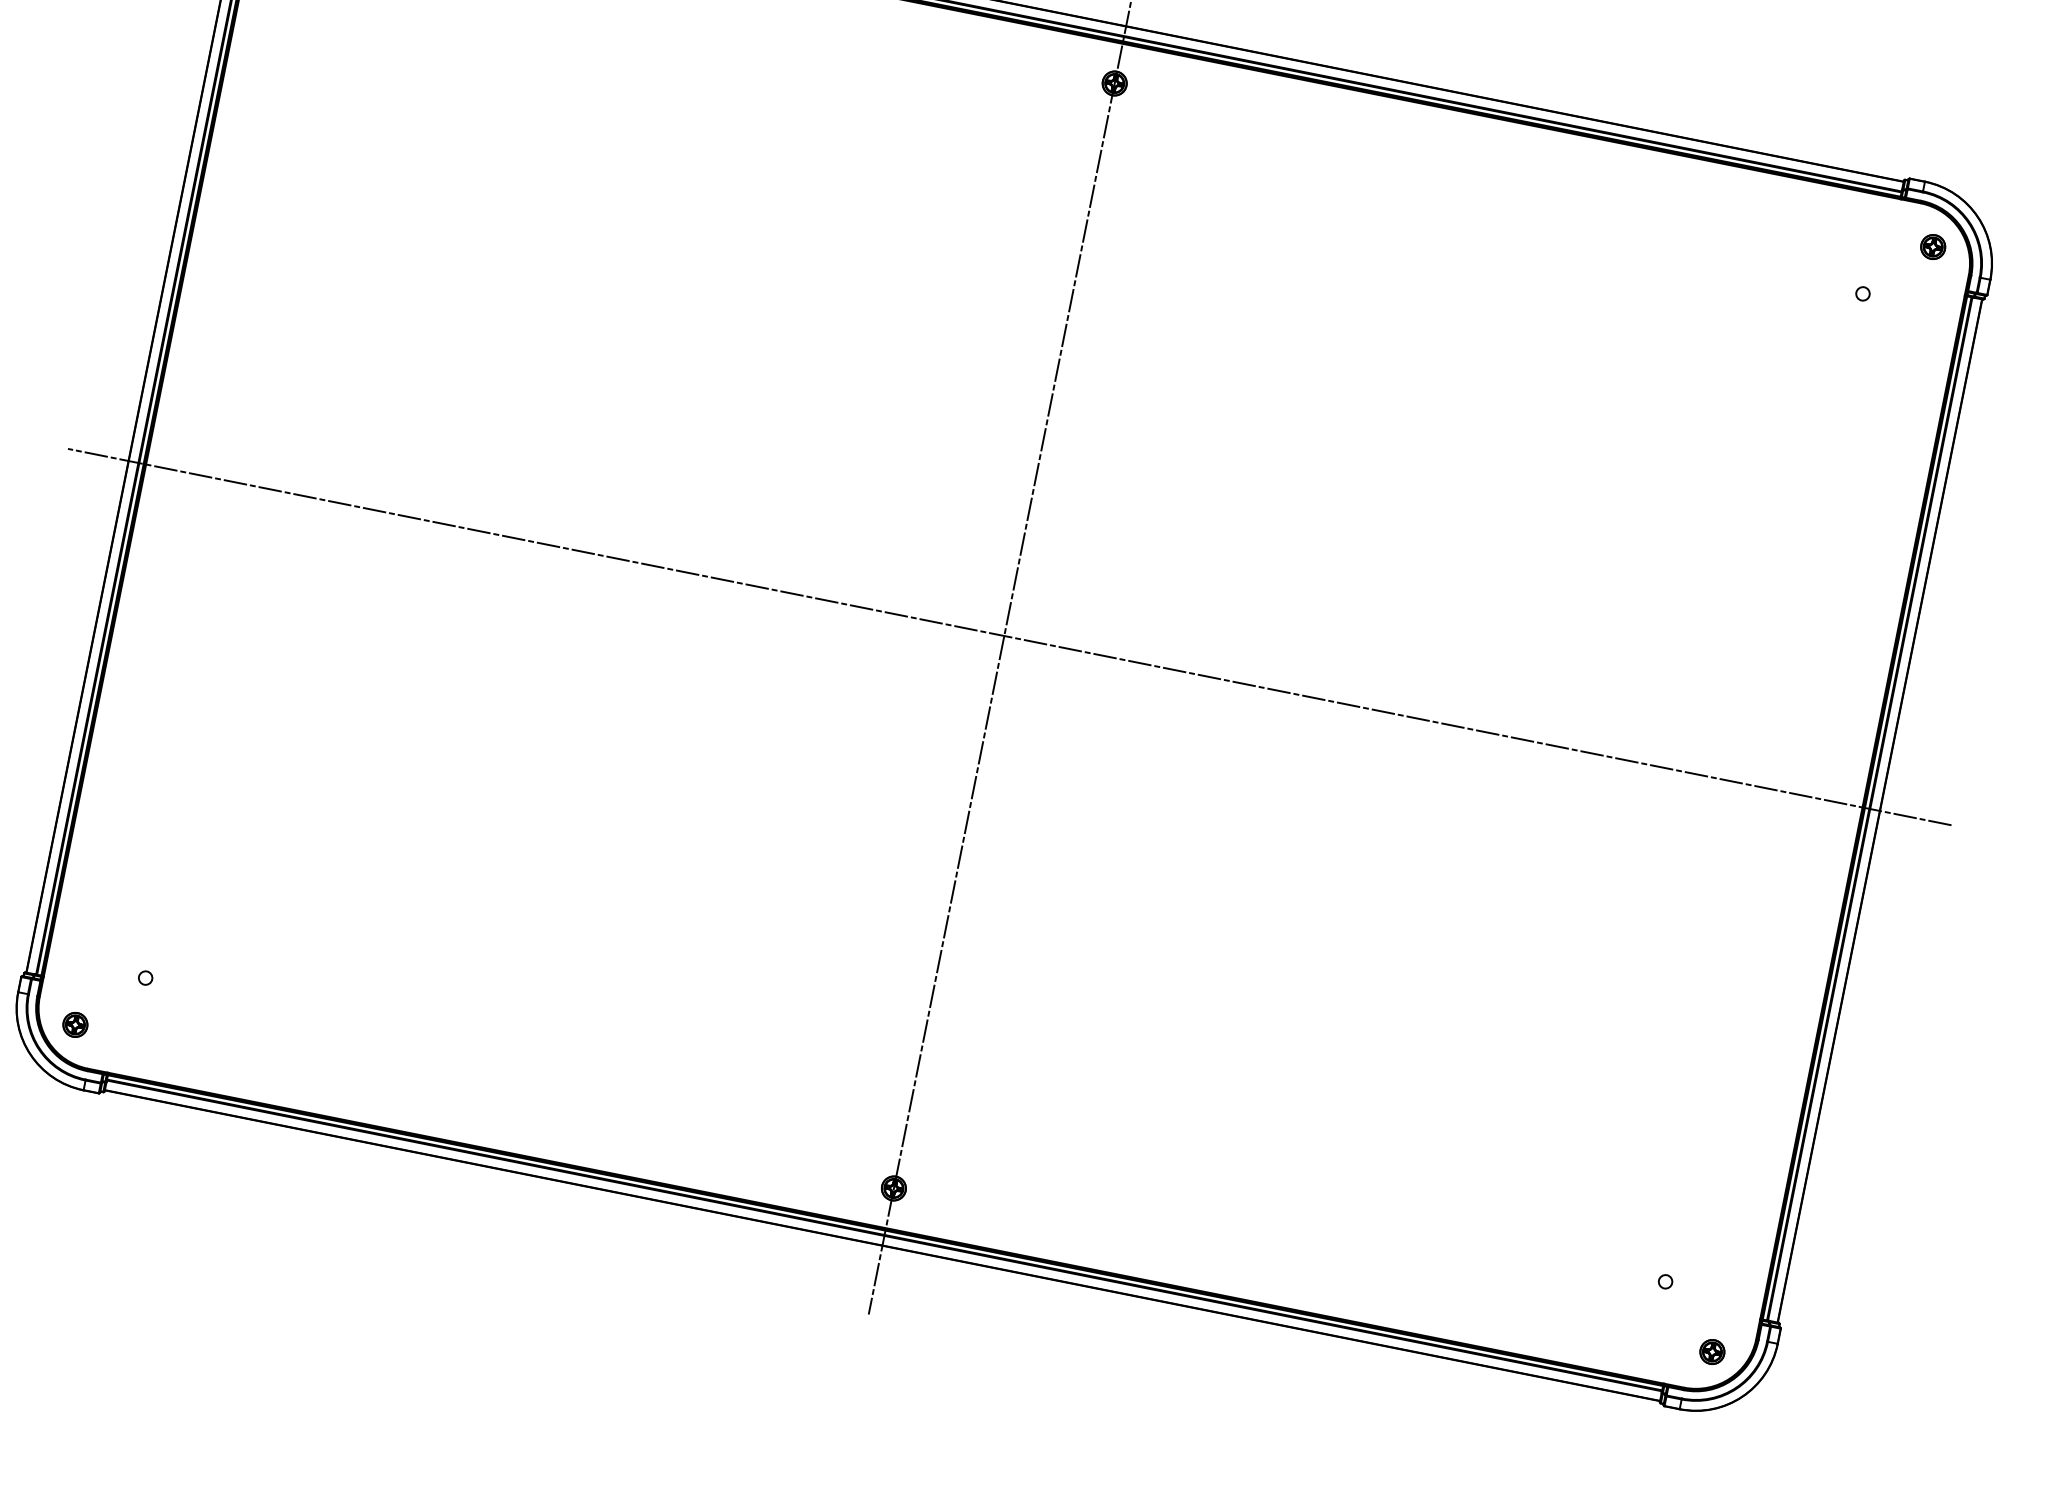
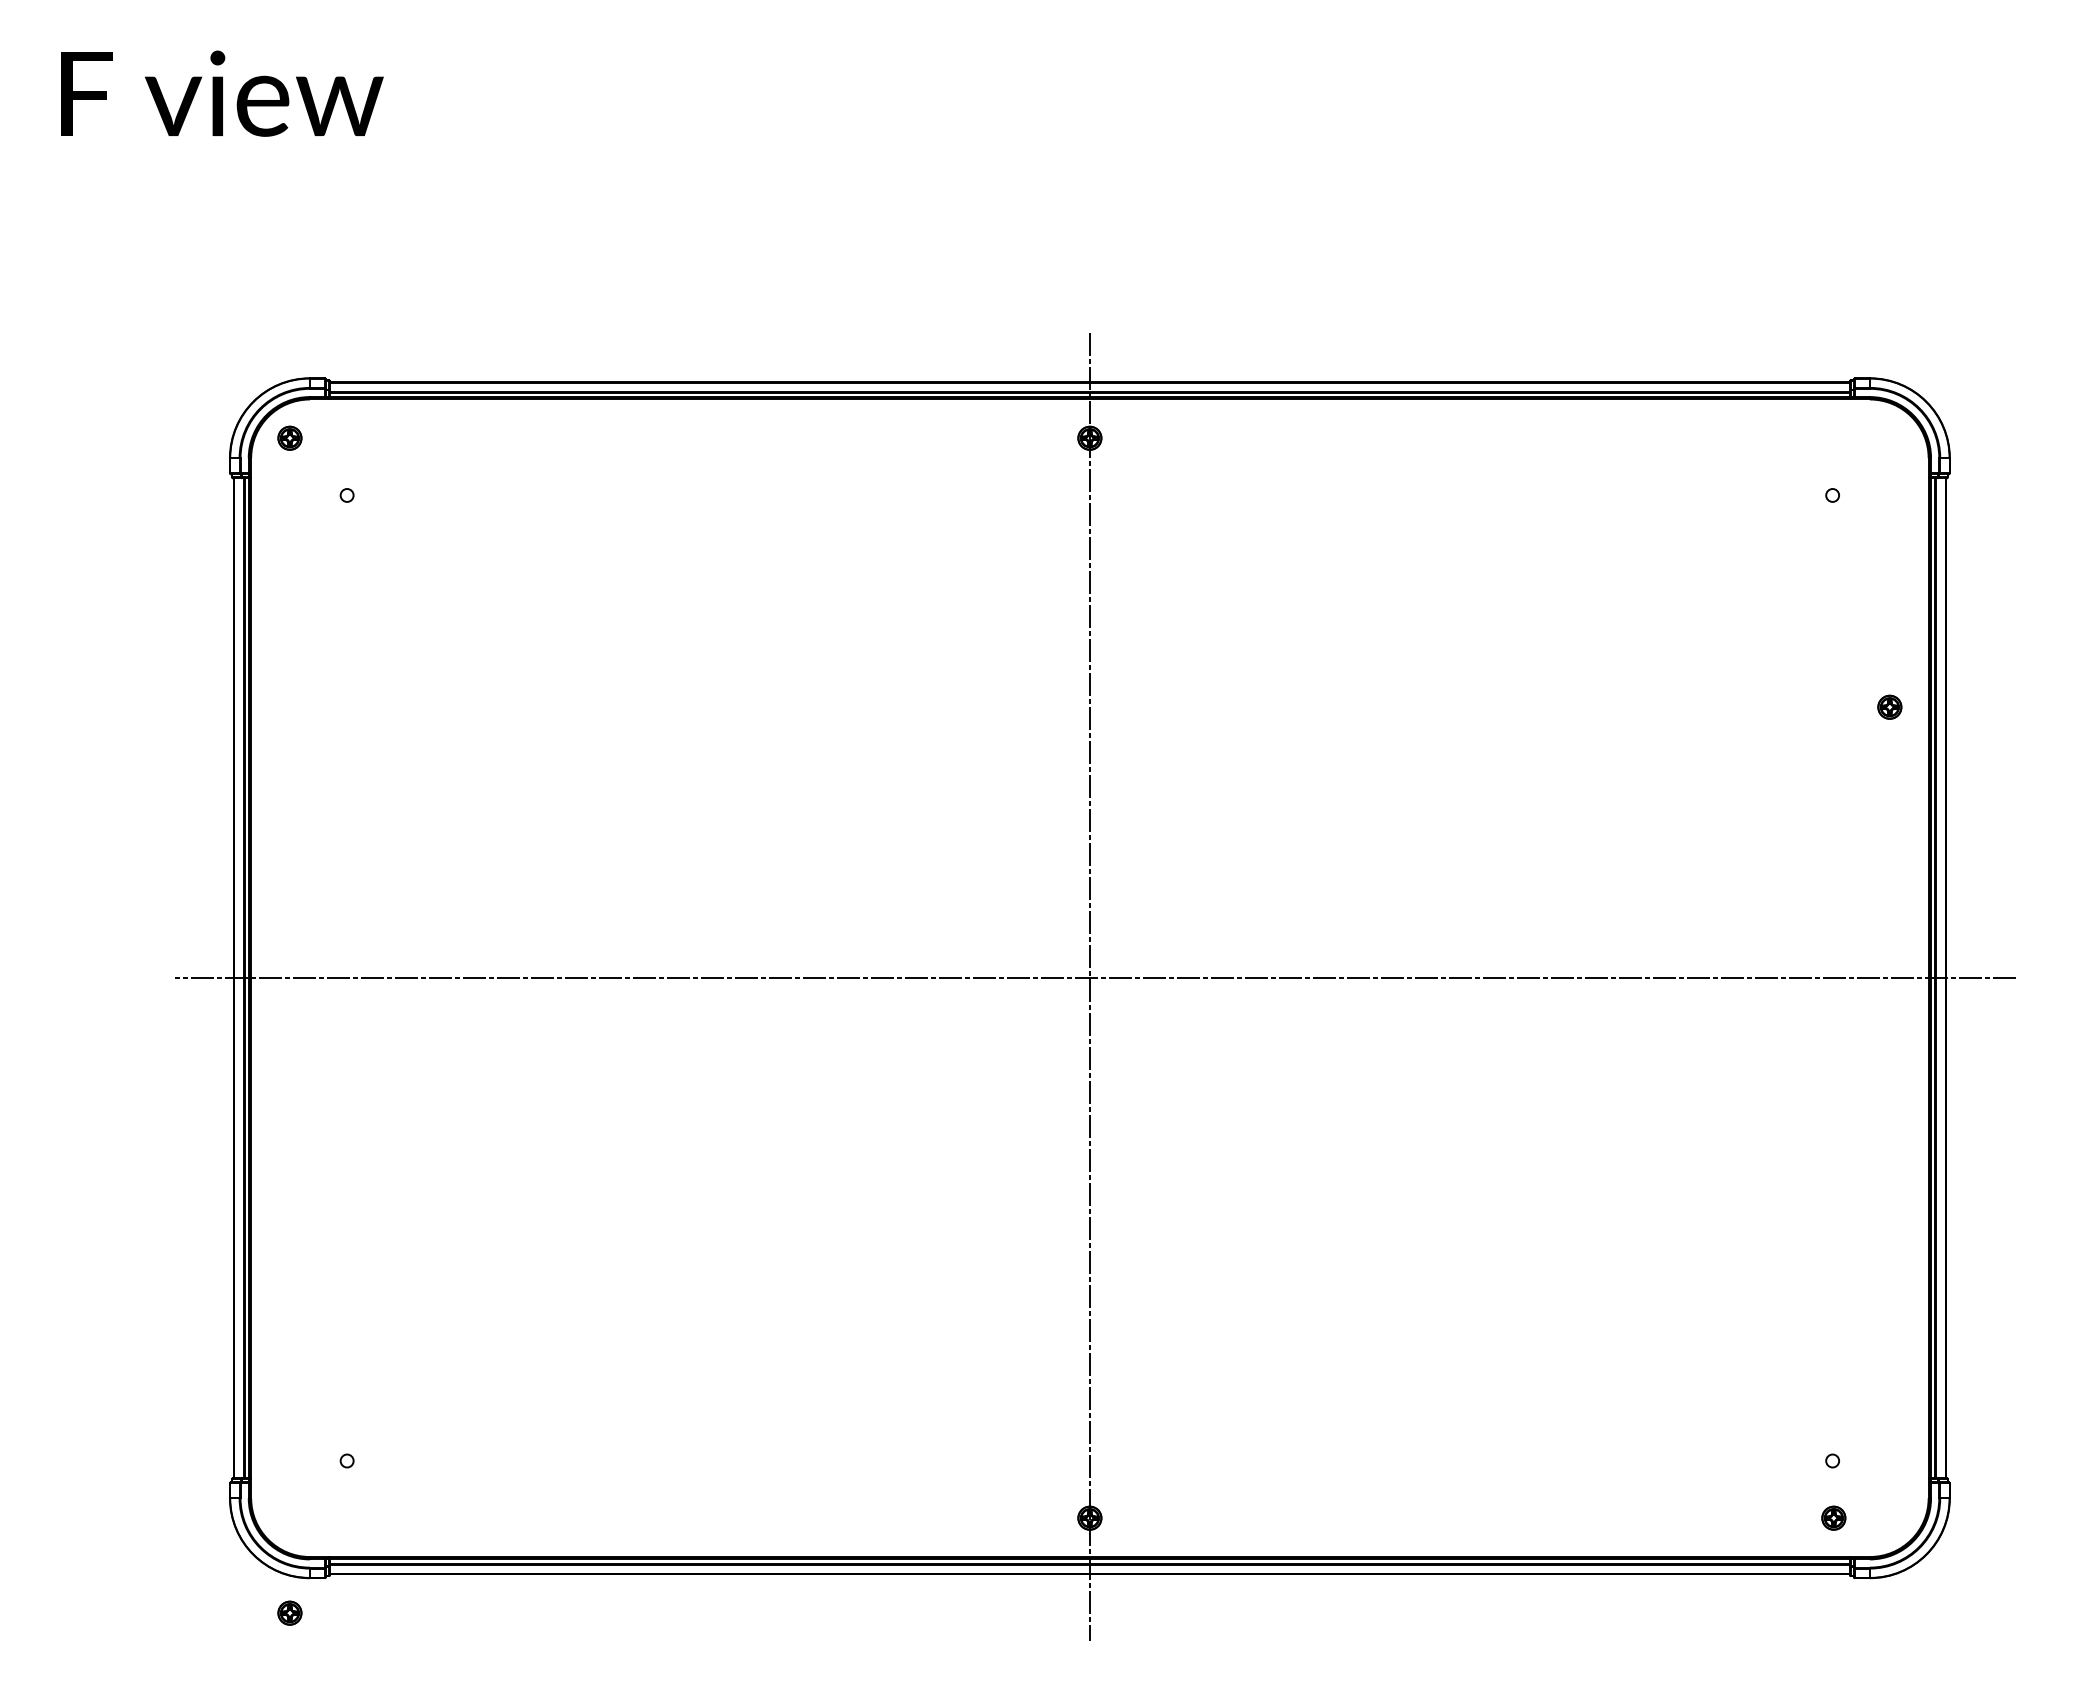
part: (1932, 246) -> (1889, 706), moved
part: (75, 1024) -> (289, 1612), moved
part: (1712, 1351) -> (1833, 1517), moved

